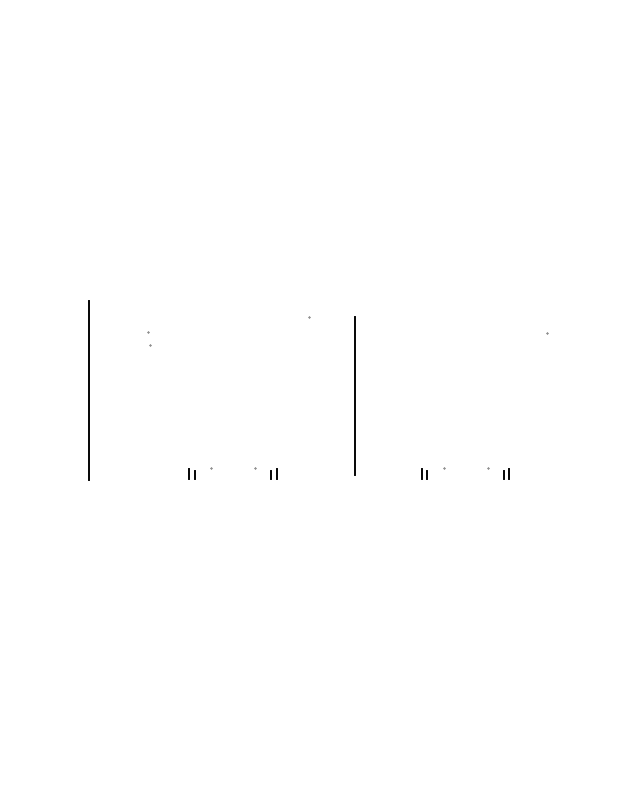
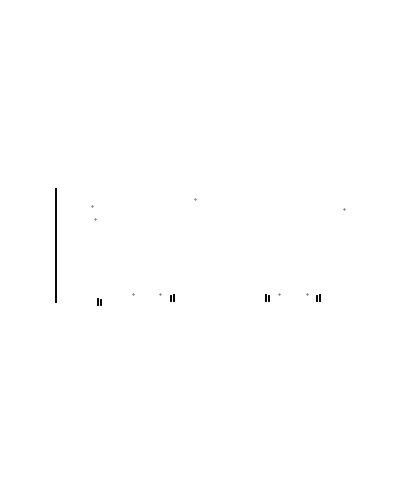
part: (148, 339) -> (93, 213), size x1.6
line: (355, 395) -> (223, 248), removed
part: (191, 473) -> (99, 301), moved

